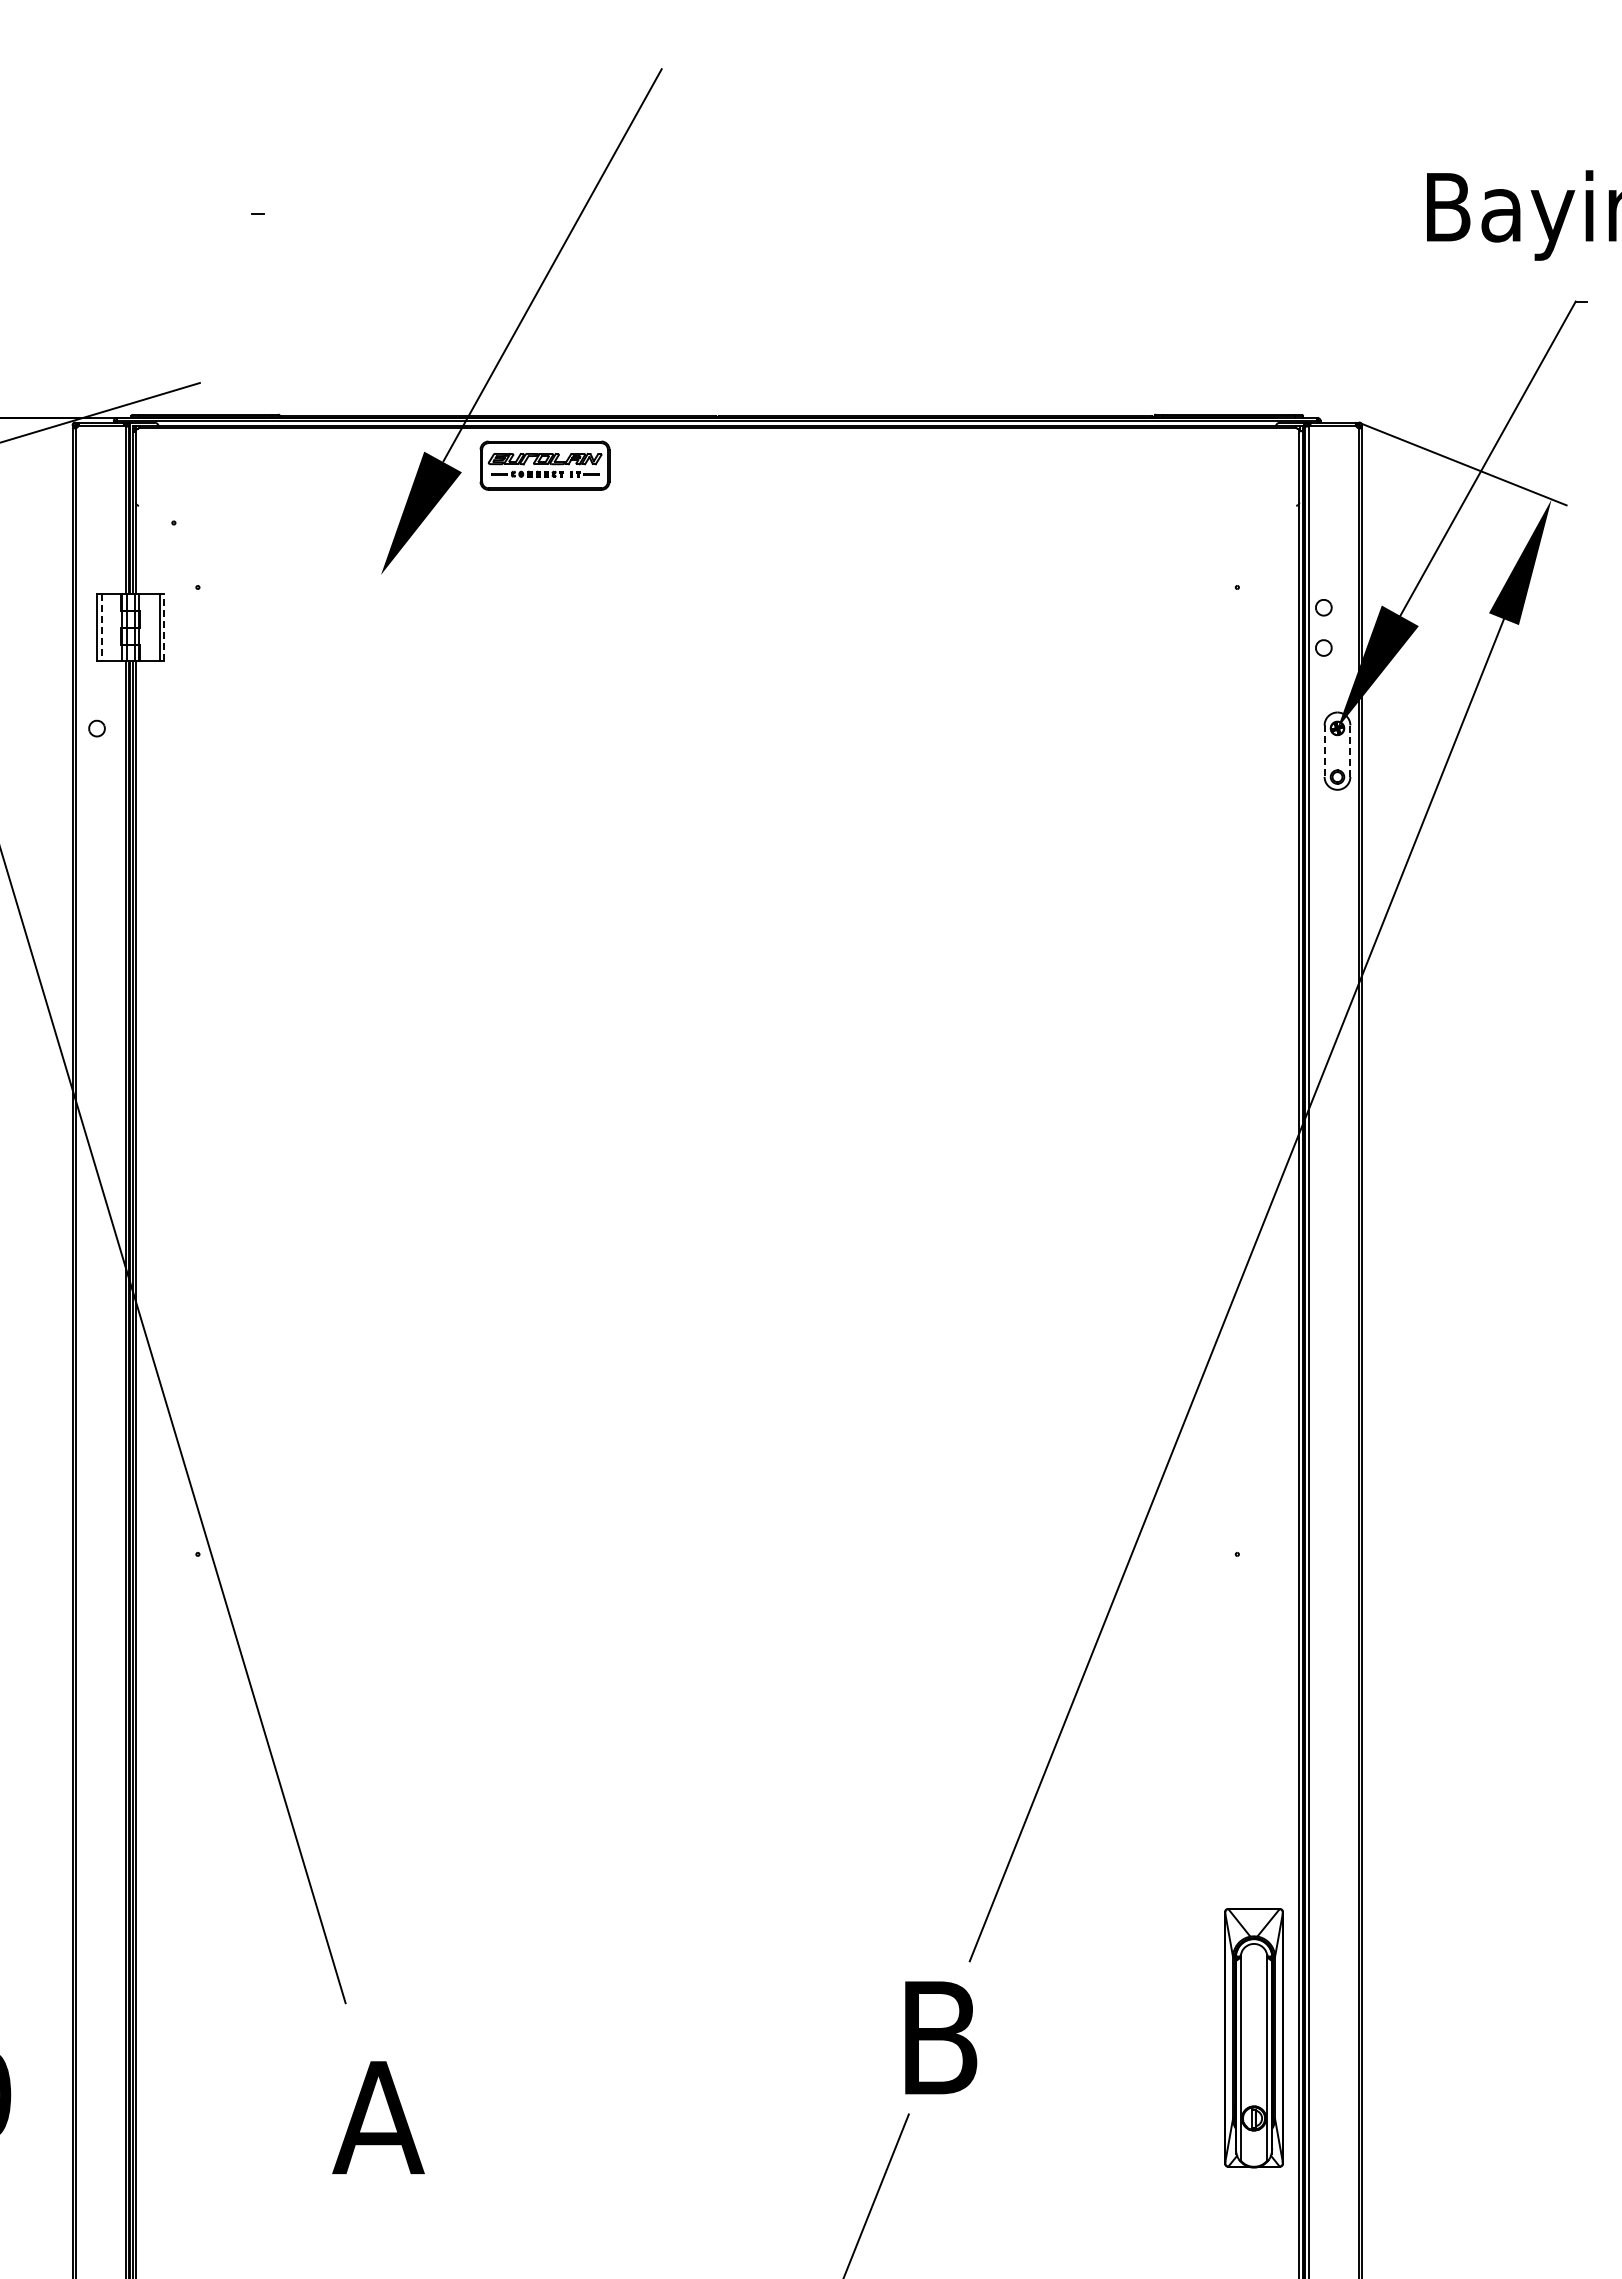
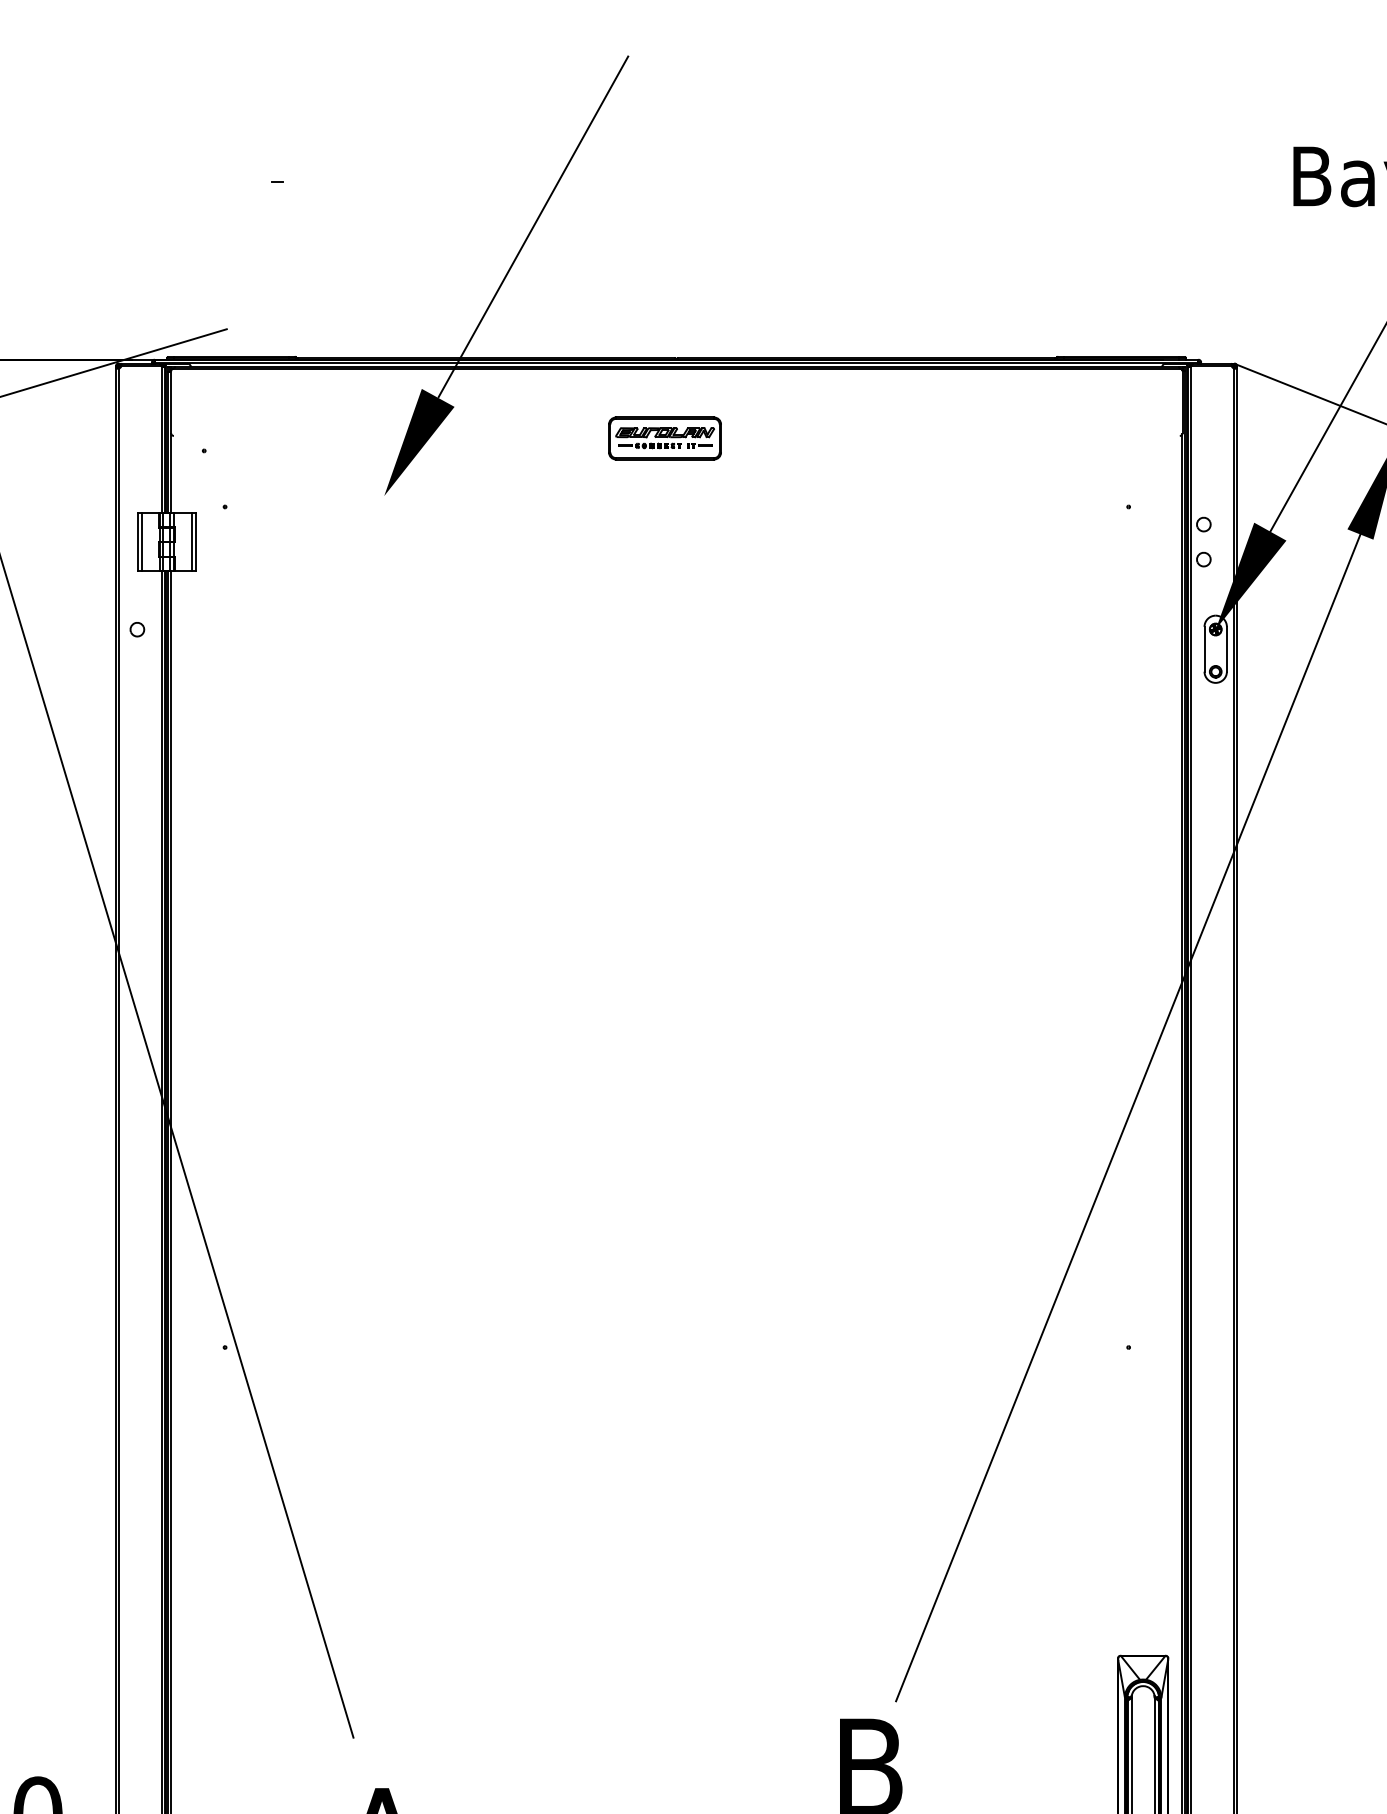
part: (544, 465) -> (664, 438), moved
line: (101, 627) -> (141, 541), dashed -> solid
line: (164, 627) -> (196, 541), dashed -> solid
line: (1324, 751) -> (1204, 649), dashed -> solid
line: (1350, 751) -> (1227, 649), dashed -> solid

